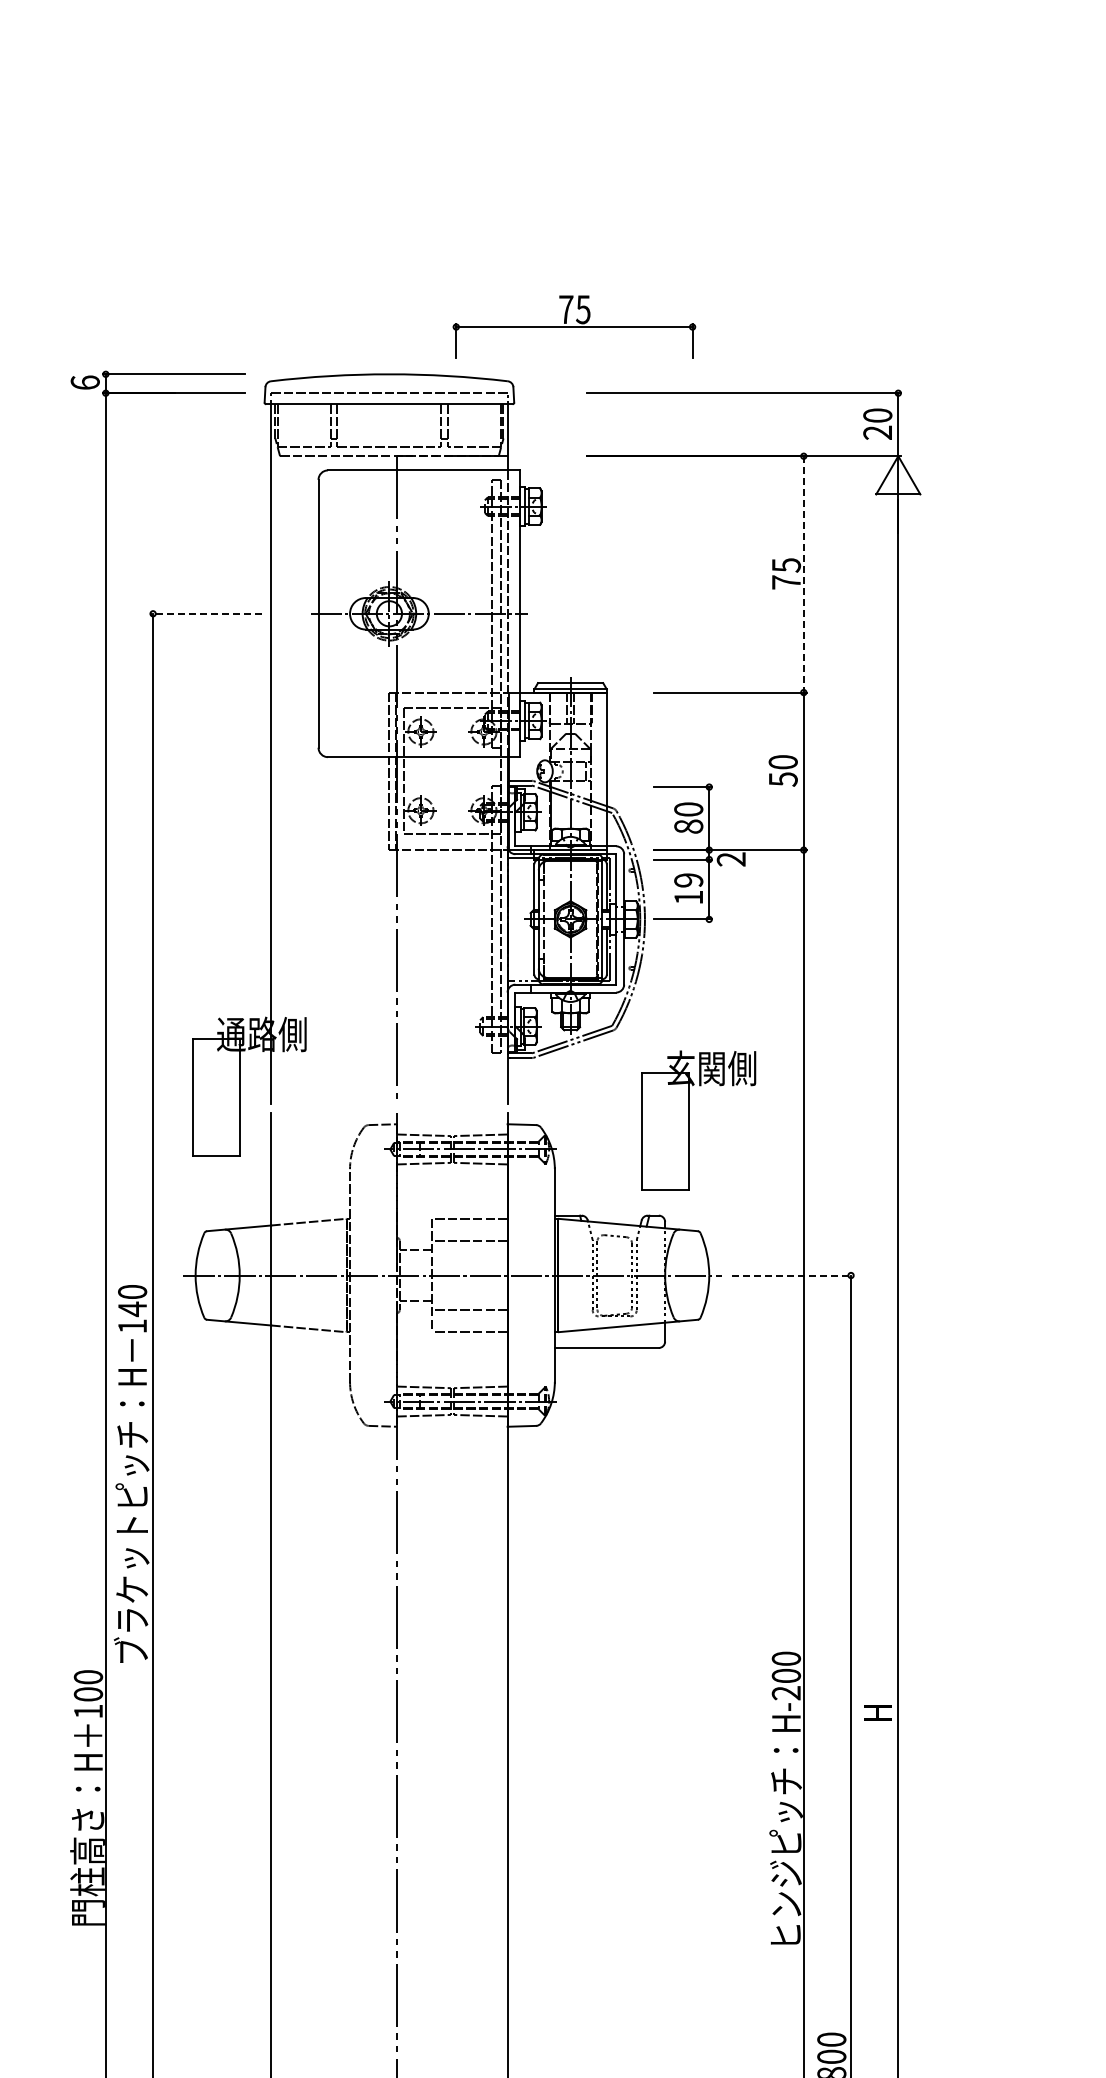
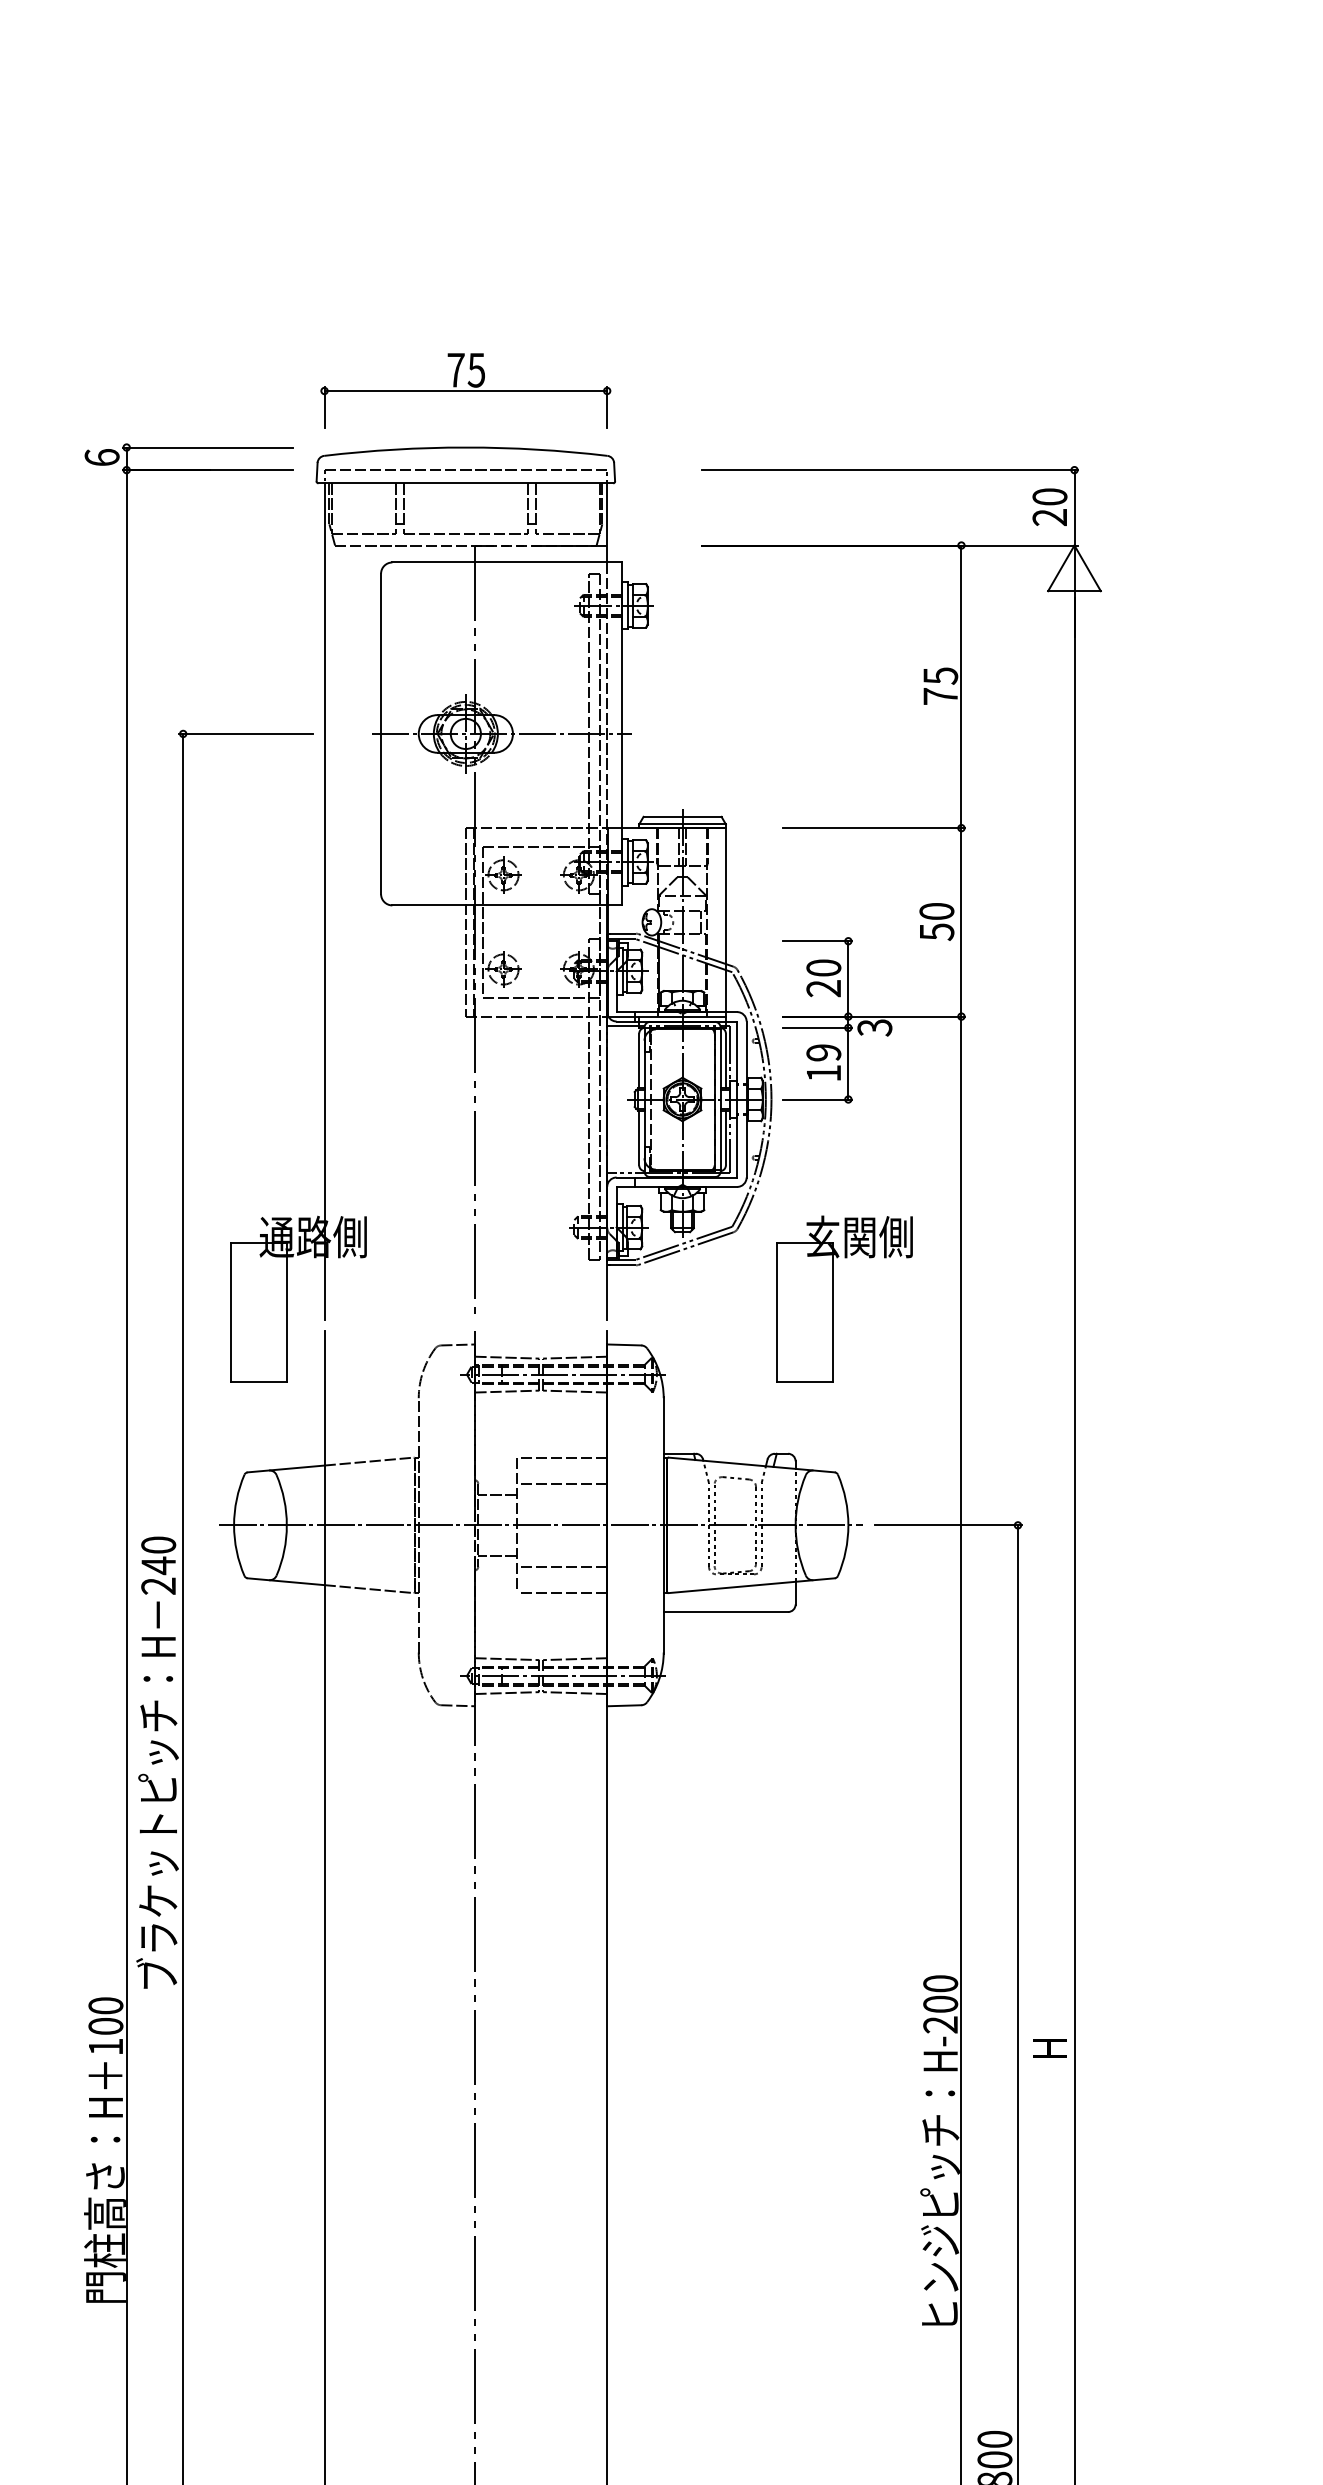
part: (574, 326) -> (465, 390), moved
line: (803, 574) -> (961, 686), dashed -> solid
line: (205, 613) -> (245, 733), dashed -> solid
text: (688, 826) -> (823, 988), 80 -> 20
text: (731, 859) -> (874, 1027), 2 -> 3
part: (689, 1120) -> (833, 1299), moved
line: (793, 1275) -> (949, 1525), dashed -> solid
text: (132, 1326) -> (158, 1586), 140 -> 240

